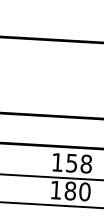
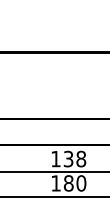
text: (71, 162) -> (68, 158), 158 -> 138

